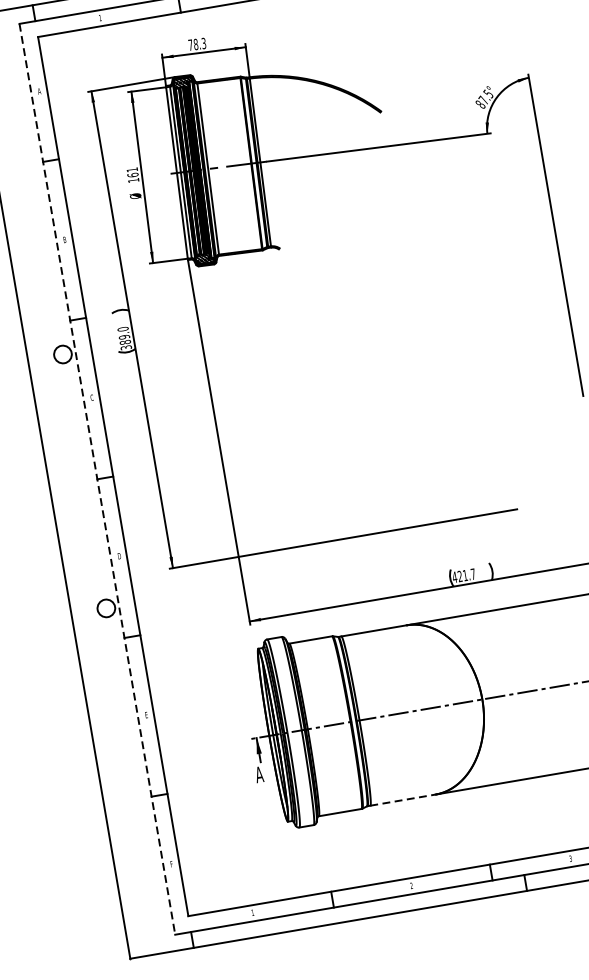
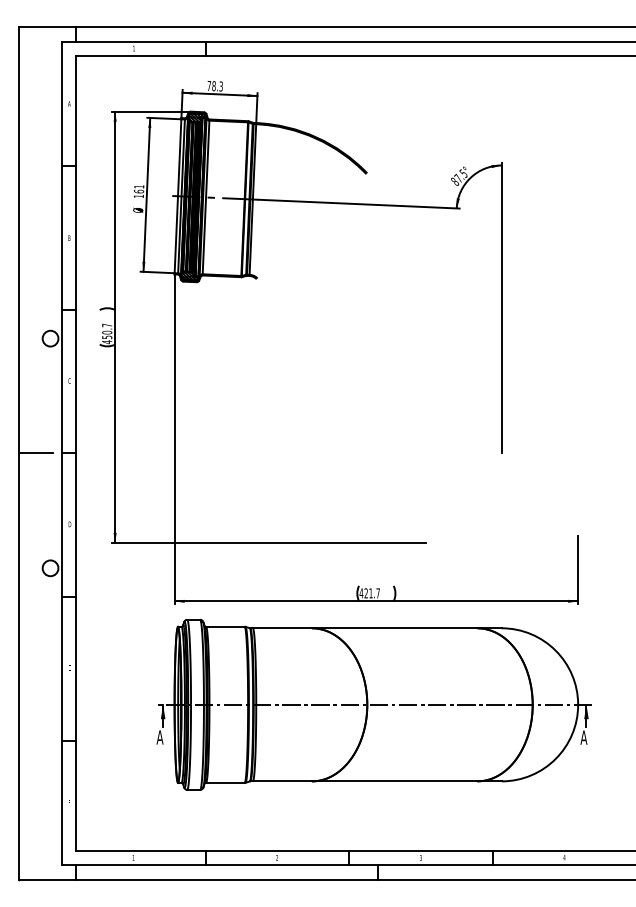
text: (124, 338) -> (107, 333), 389.0 -> 450.7
line: (97, 479) -> (62, 453), dashed -> solid
line: (68, 484) -> (35, 453), added
line: (403, 800) -> (282, 781), dashed -> solid

